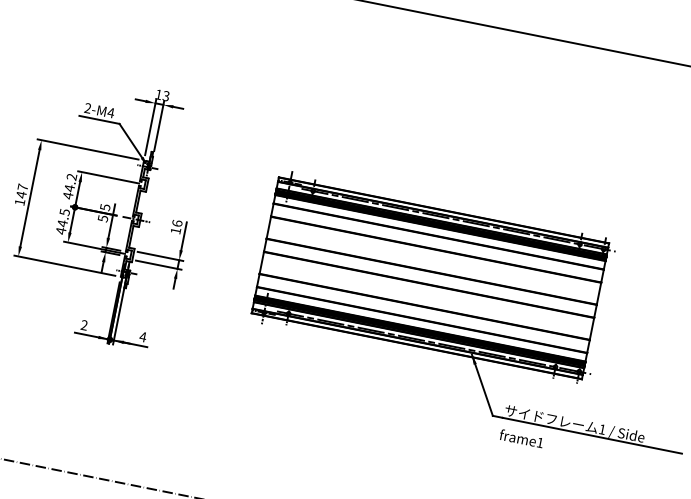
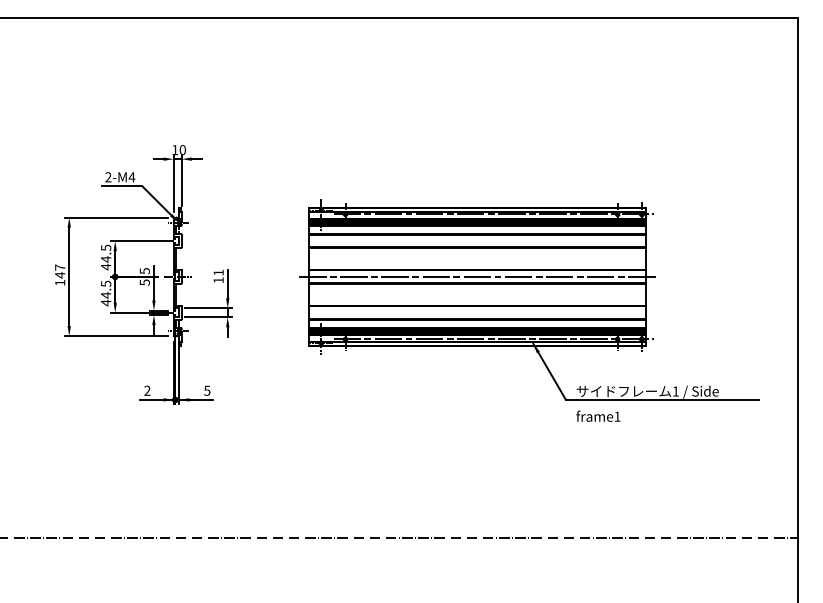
text: (166, 95) -> (182, 149), 13 -> 10
text: (72, 176) -> (106, 247), 44.2 -> 44.5
text: (177, 223) -> (218, 272), 16 -> 11
line: (430, 277) -> (477, 276), added
text: (142, 336) -> (206, 390), 4 -> 5

